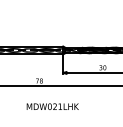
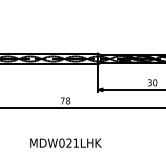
text: (52, 106) -> (65, 142), moved

